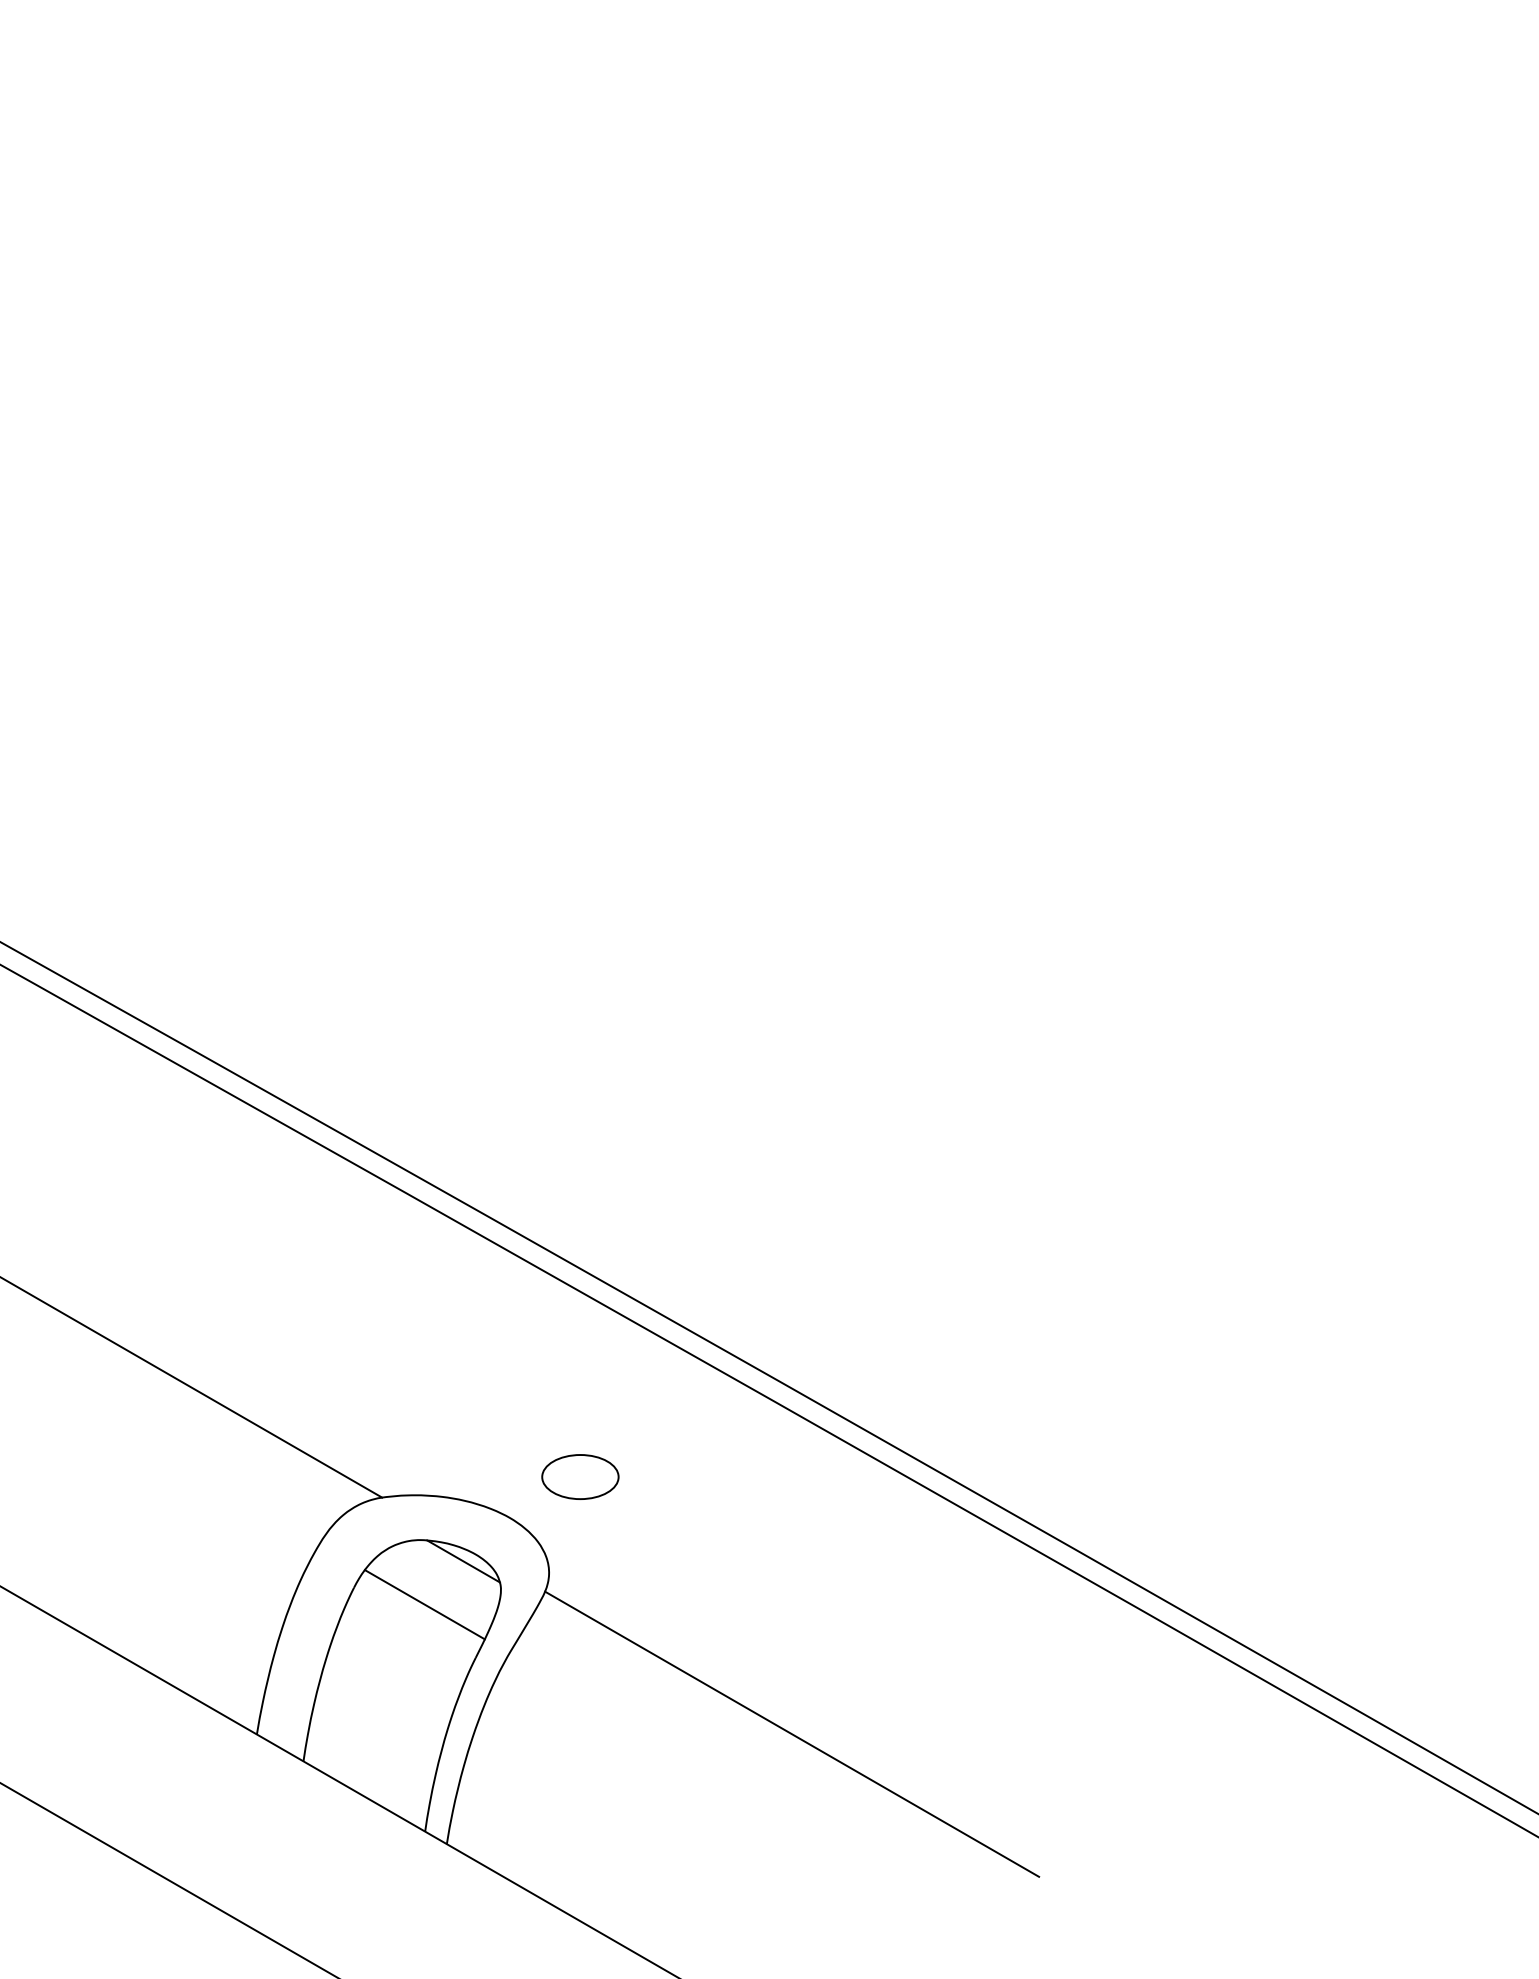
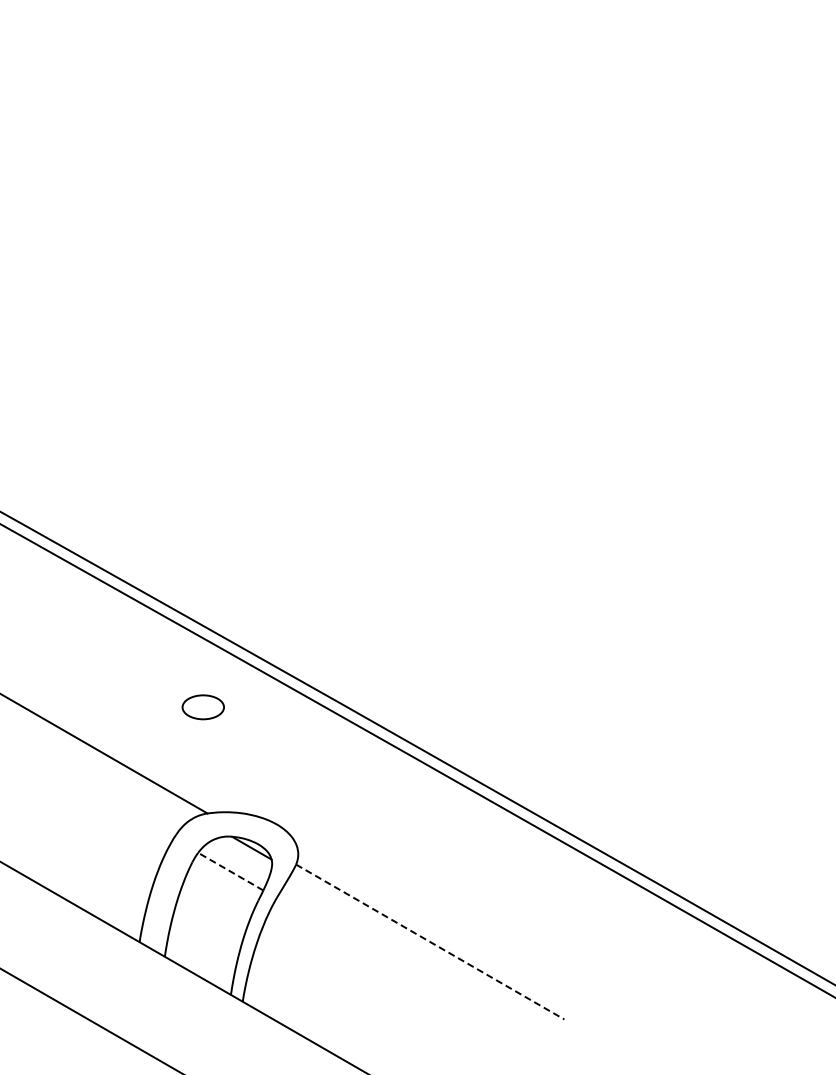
part: (578, 1477) -> (202, 707), moved
line: (424, 1604) -> (230, 871), solid -> dashed
line: (792, 1735) -> (430, 942), solid -> dashed

